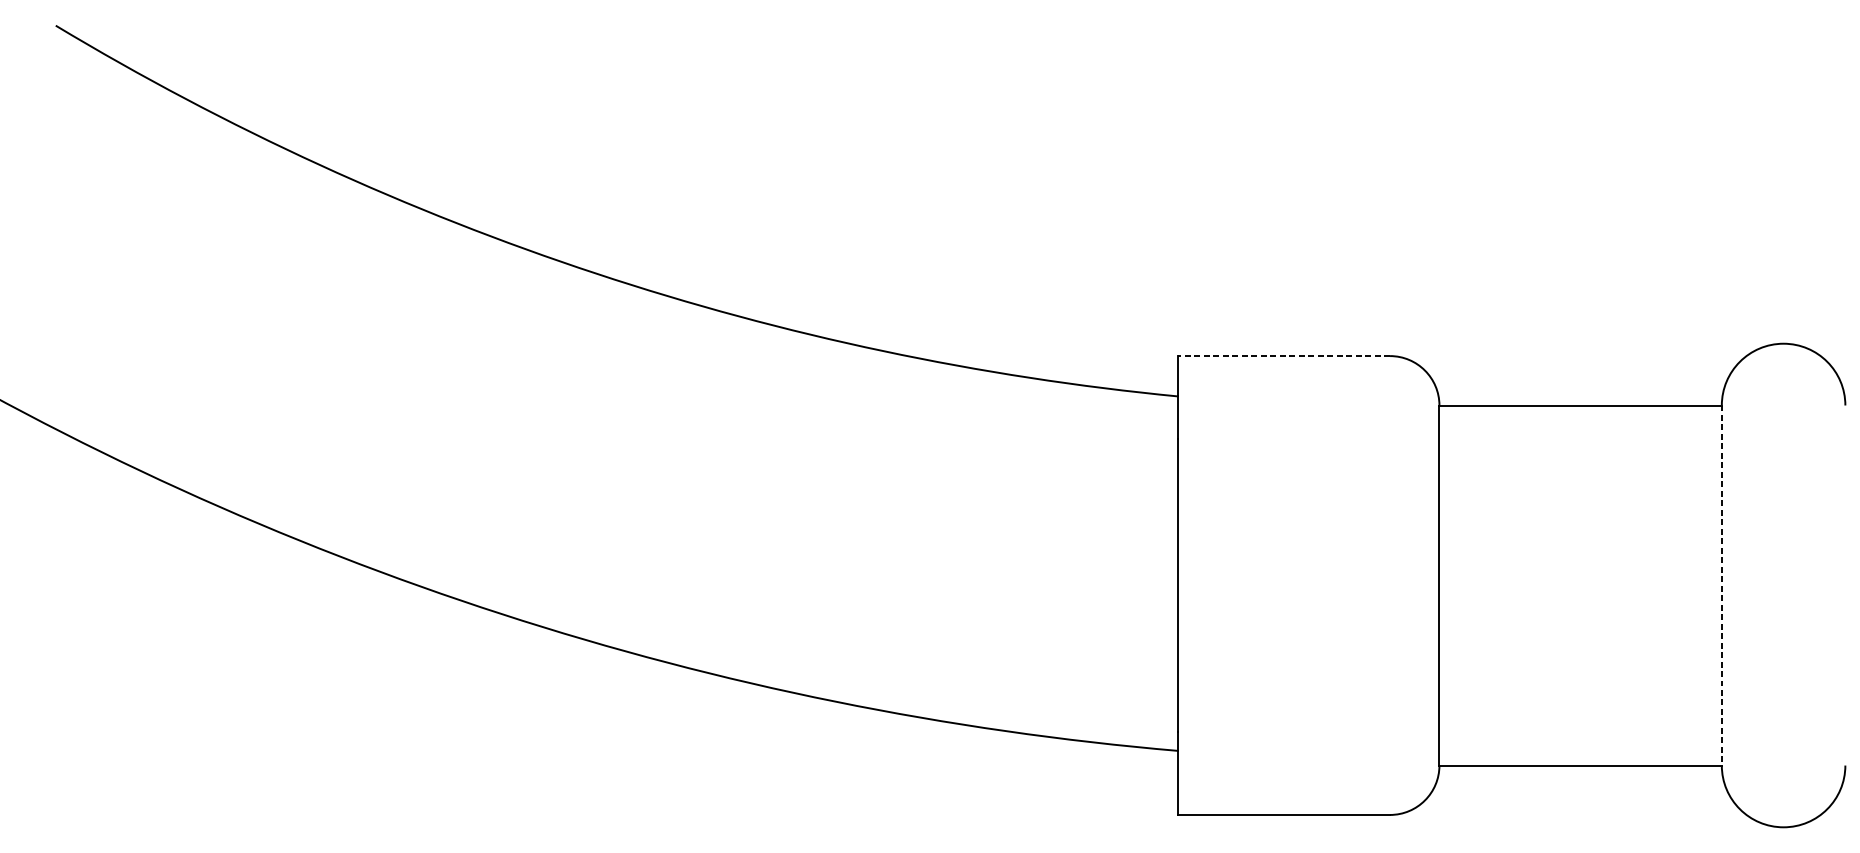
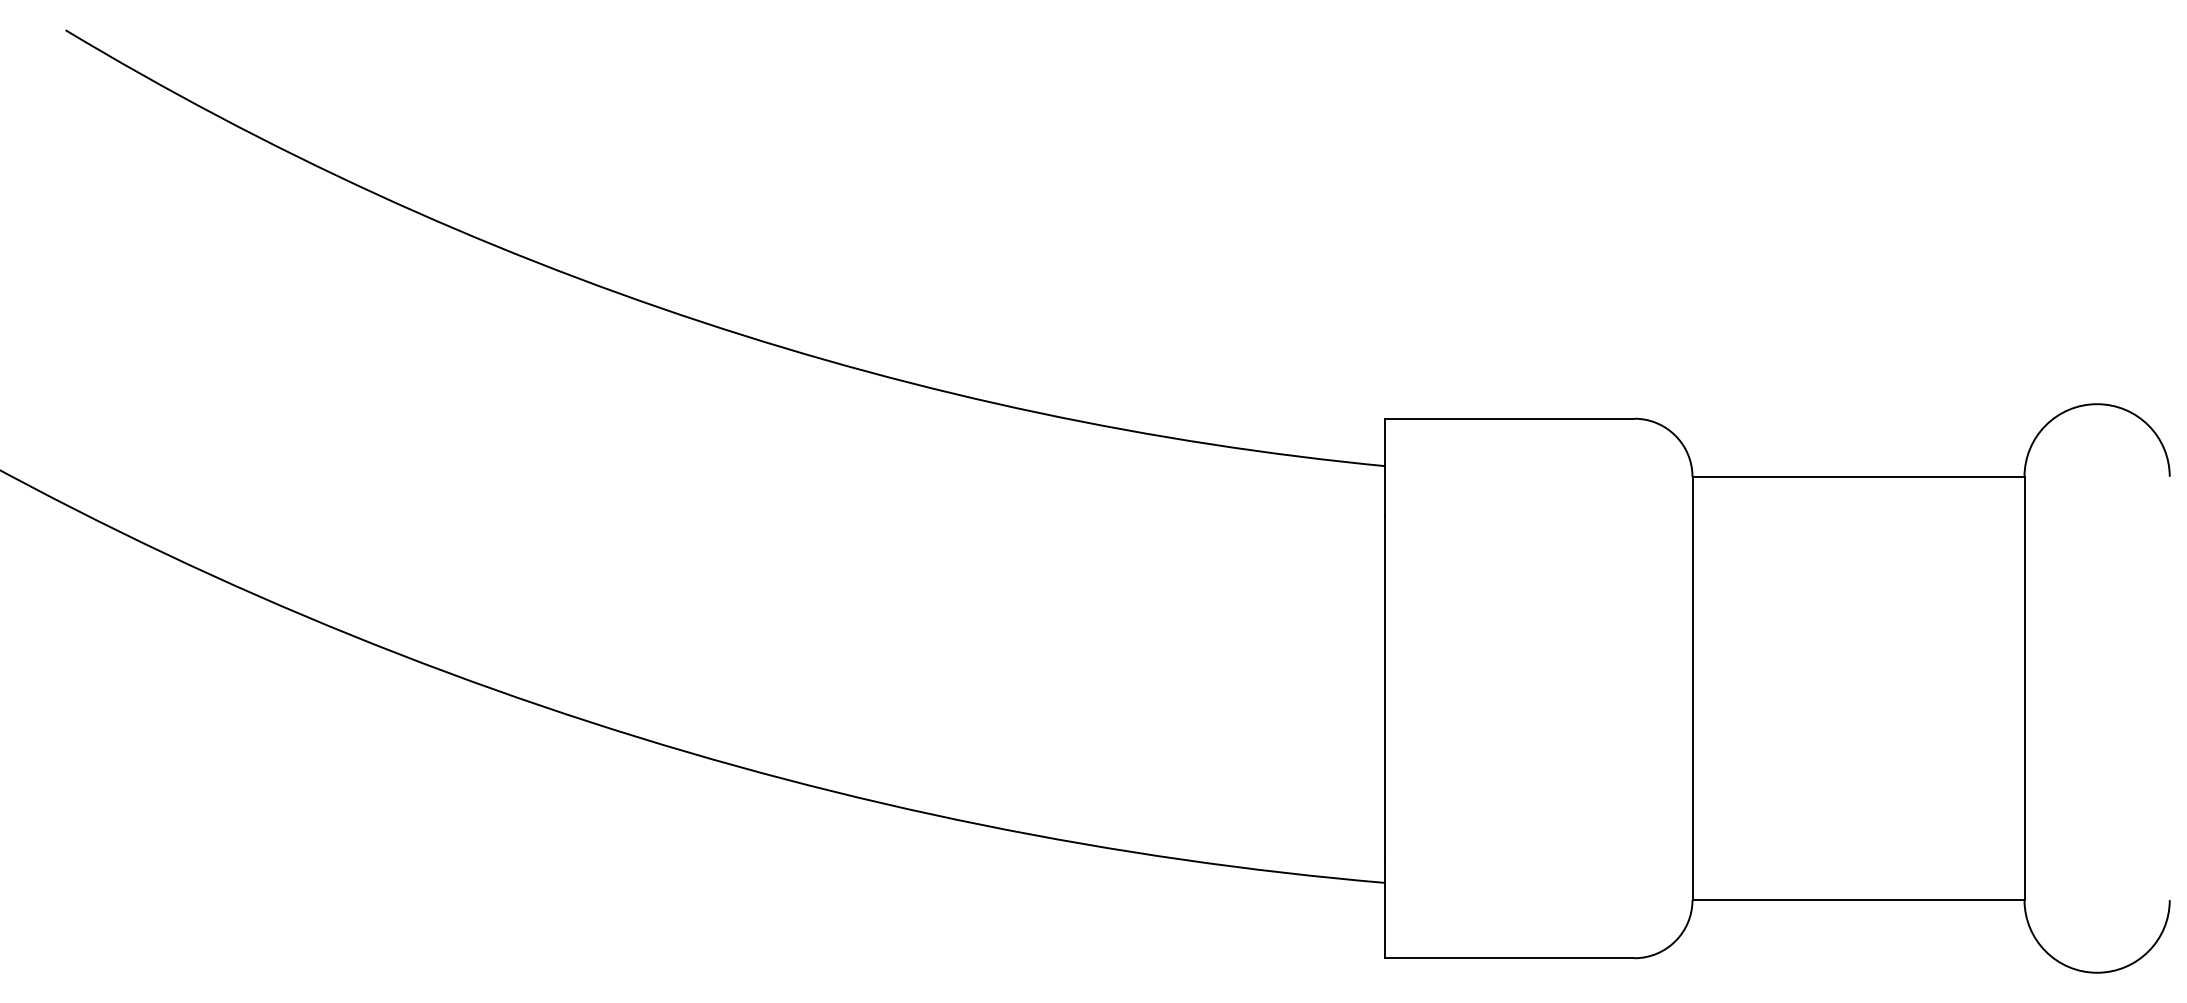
line: (1283, 355) -> (1509, 418), dashed -> solid
line: (1721, 585) -> (2024, 688), dashed -> solid

